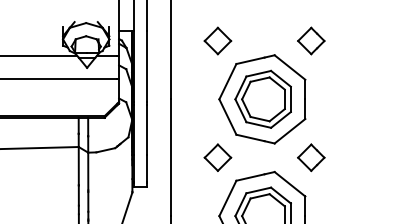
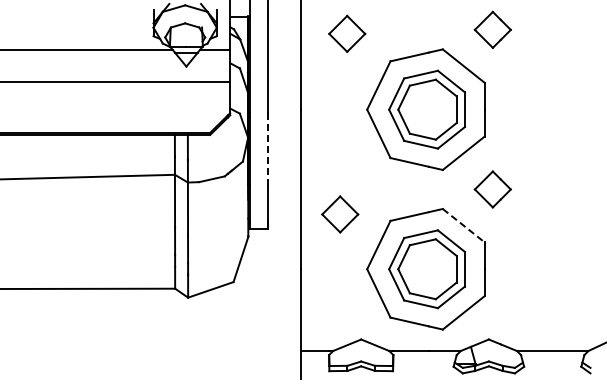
part: (218, 40) -> (347, 33), moved
line: (147, 129) -> (268, 151), solid -> dashed
part: (218, 157) -> (340, 214), moved
line: (289, 184) -> (463, 225), solid -> dashed

